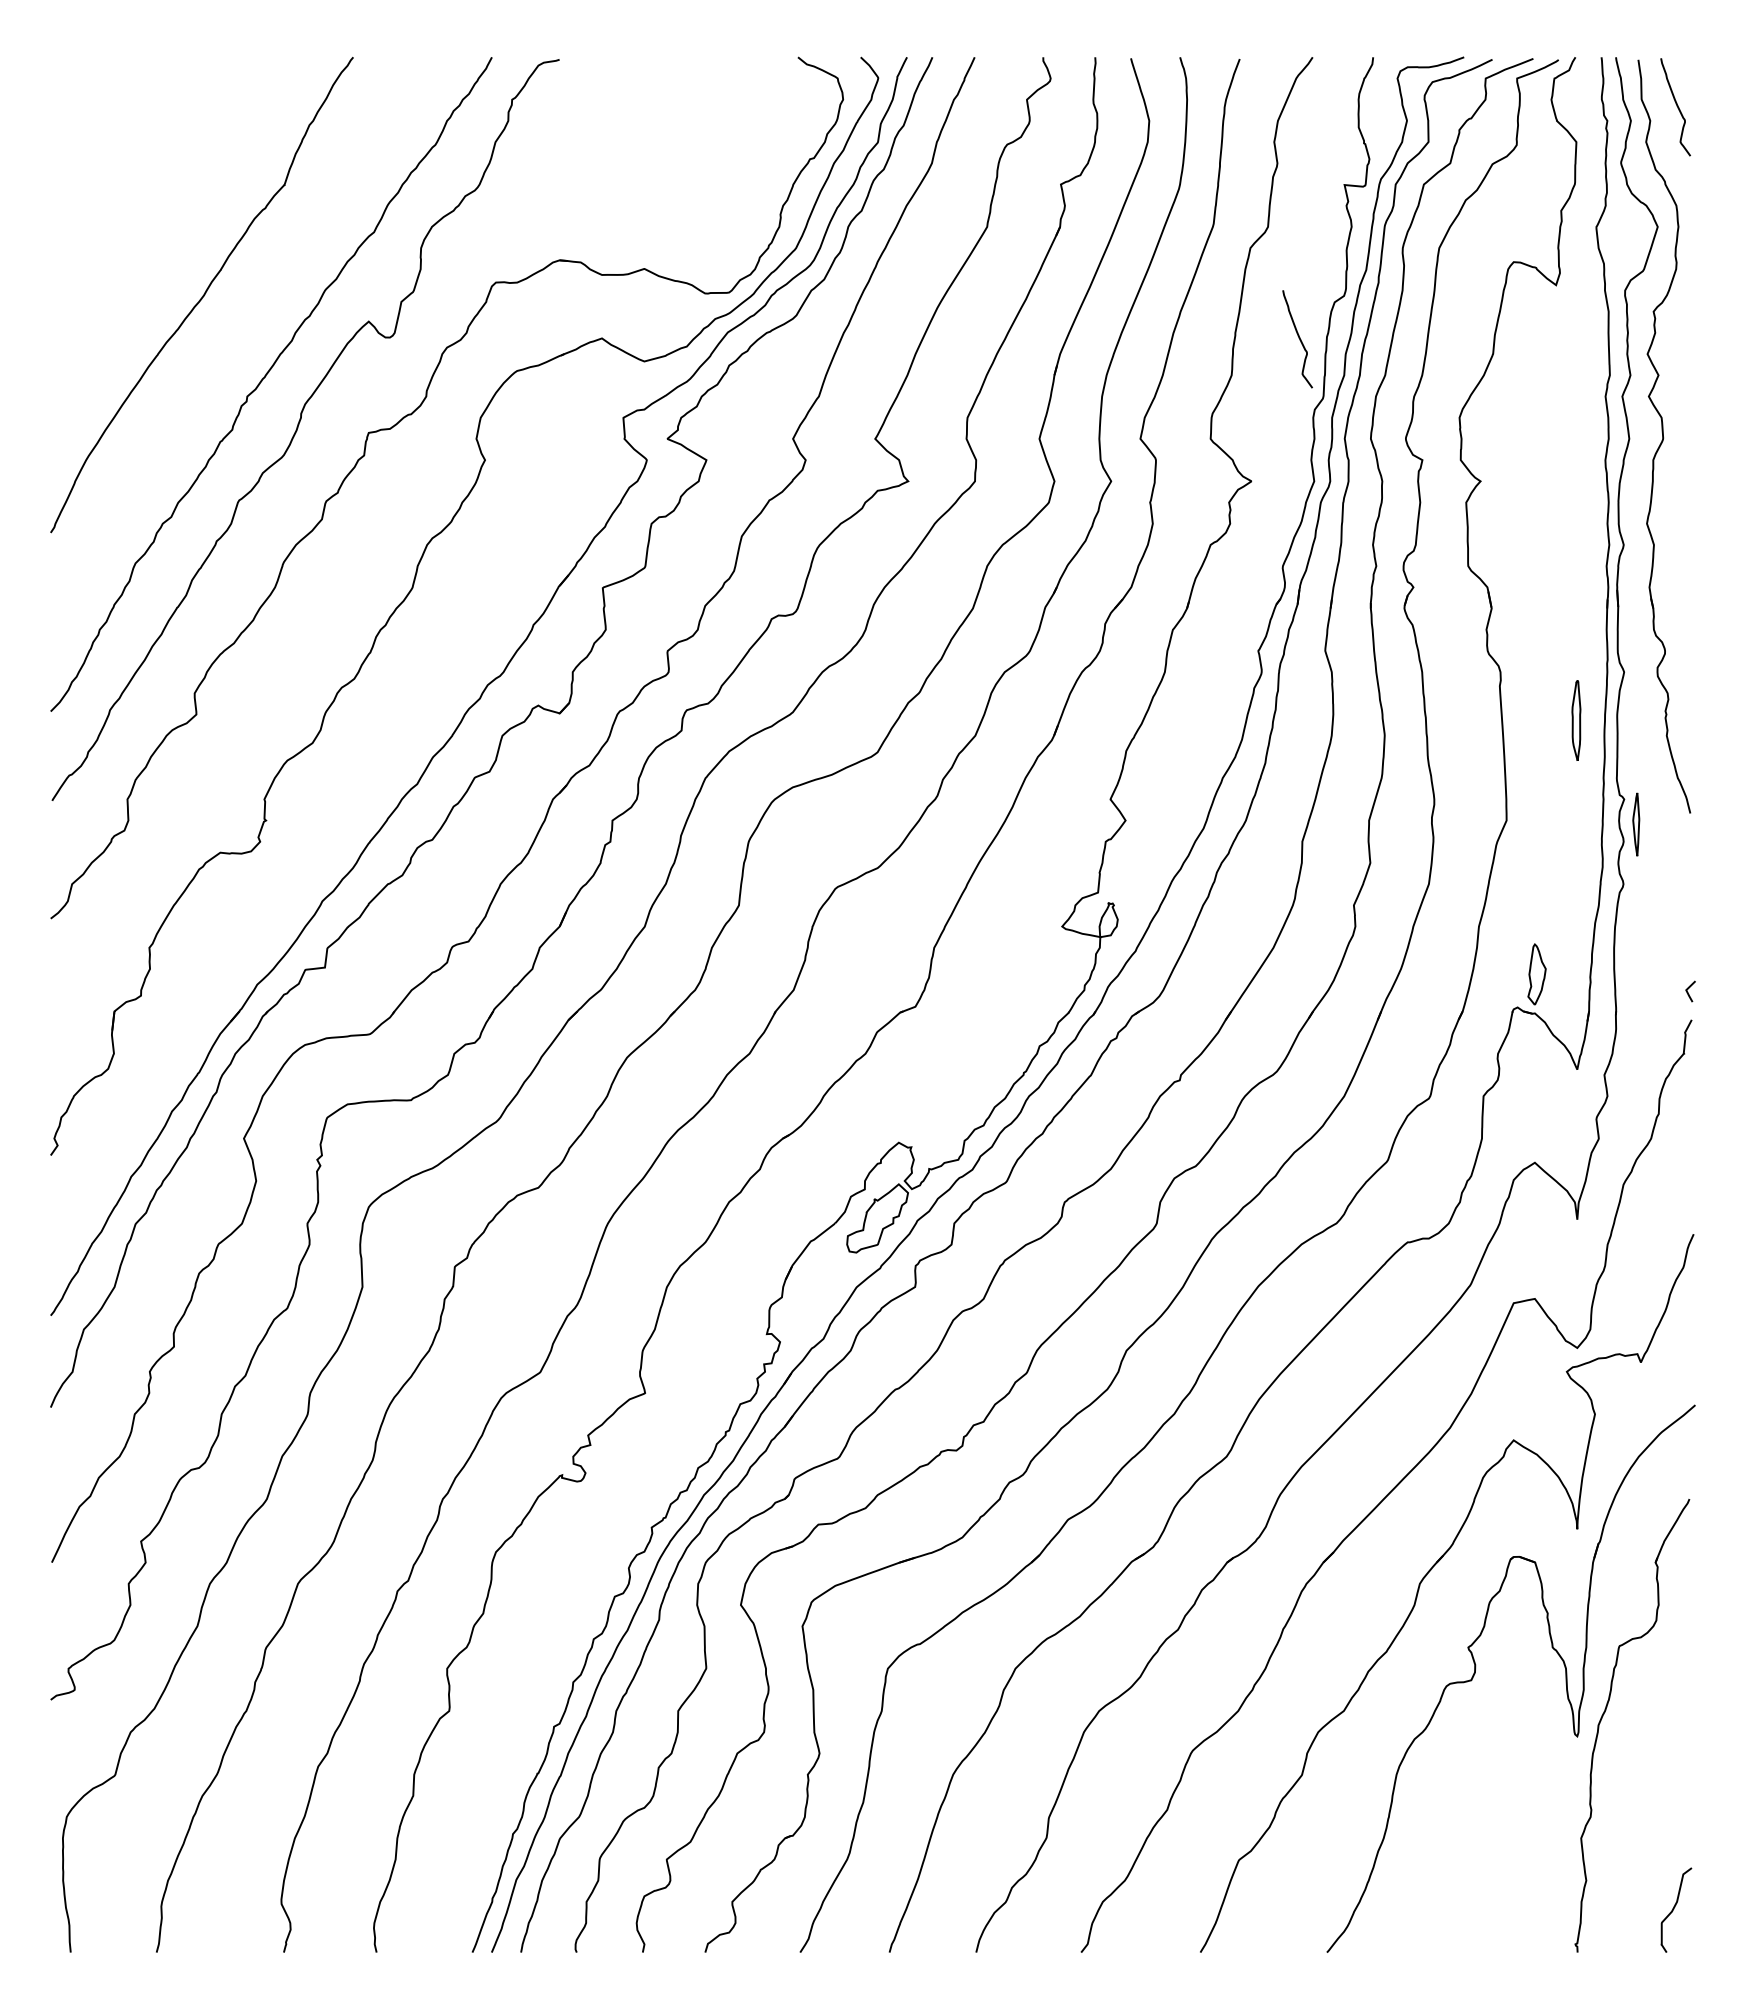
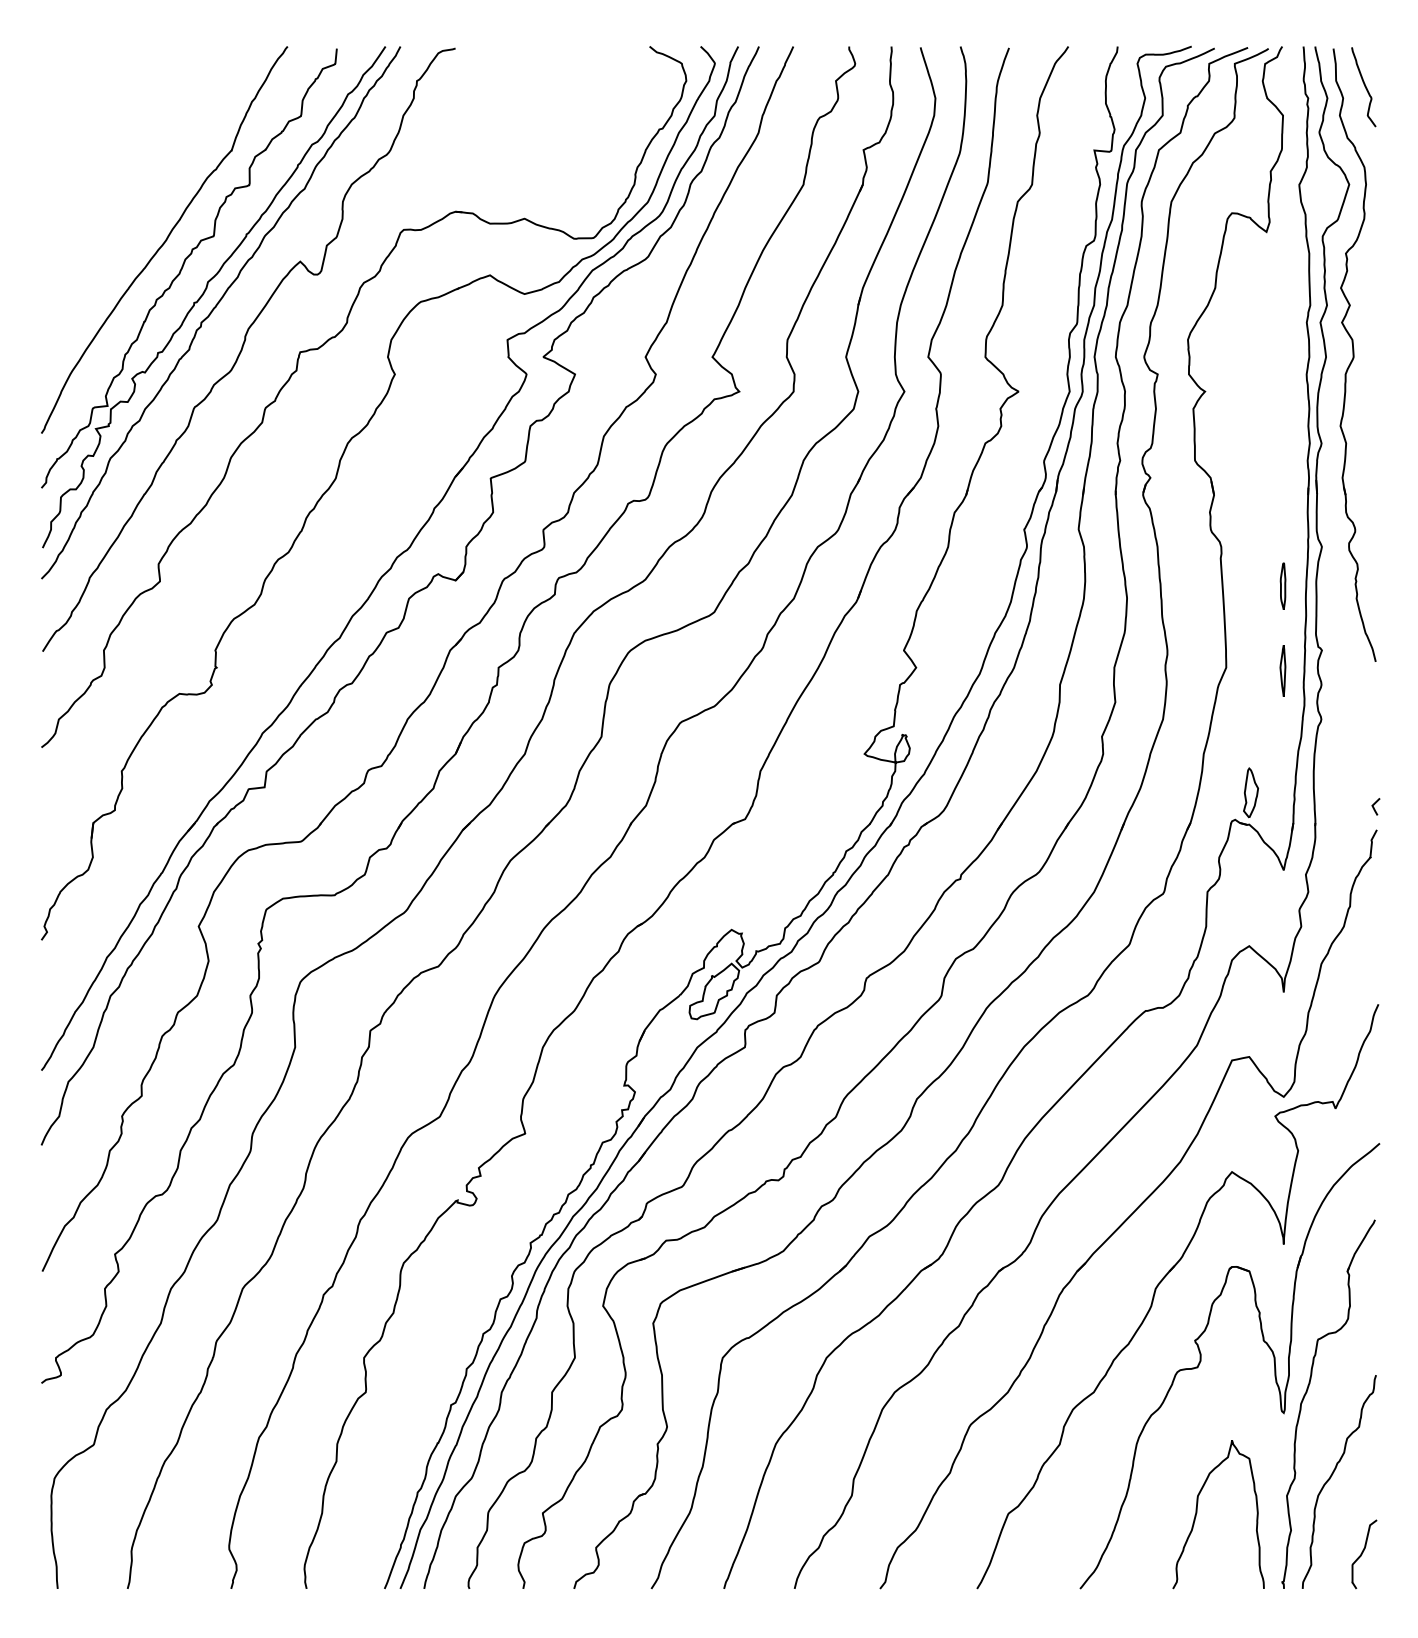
curve: (1298, 338) -> (1056, 275), removed
part: (252, 358) -> (205, 291), added
part: (1576, 720) -> (1283, 586), size x0.71
part: (1636, 824) -> (1283, 670), moved
curve: (1636, 1814) -> (1331, 1476), added
curve: (1471, 1855) -> (1197, 1509), added

